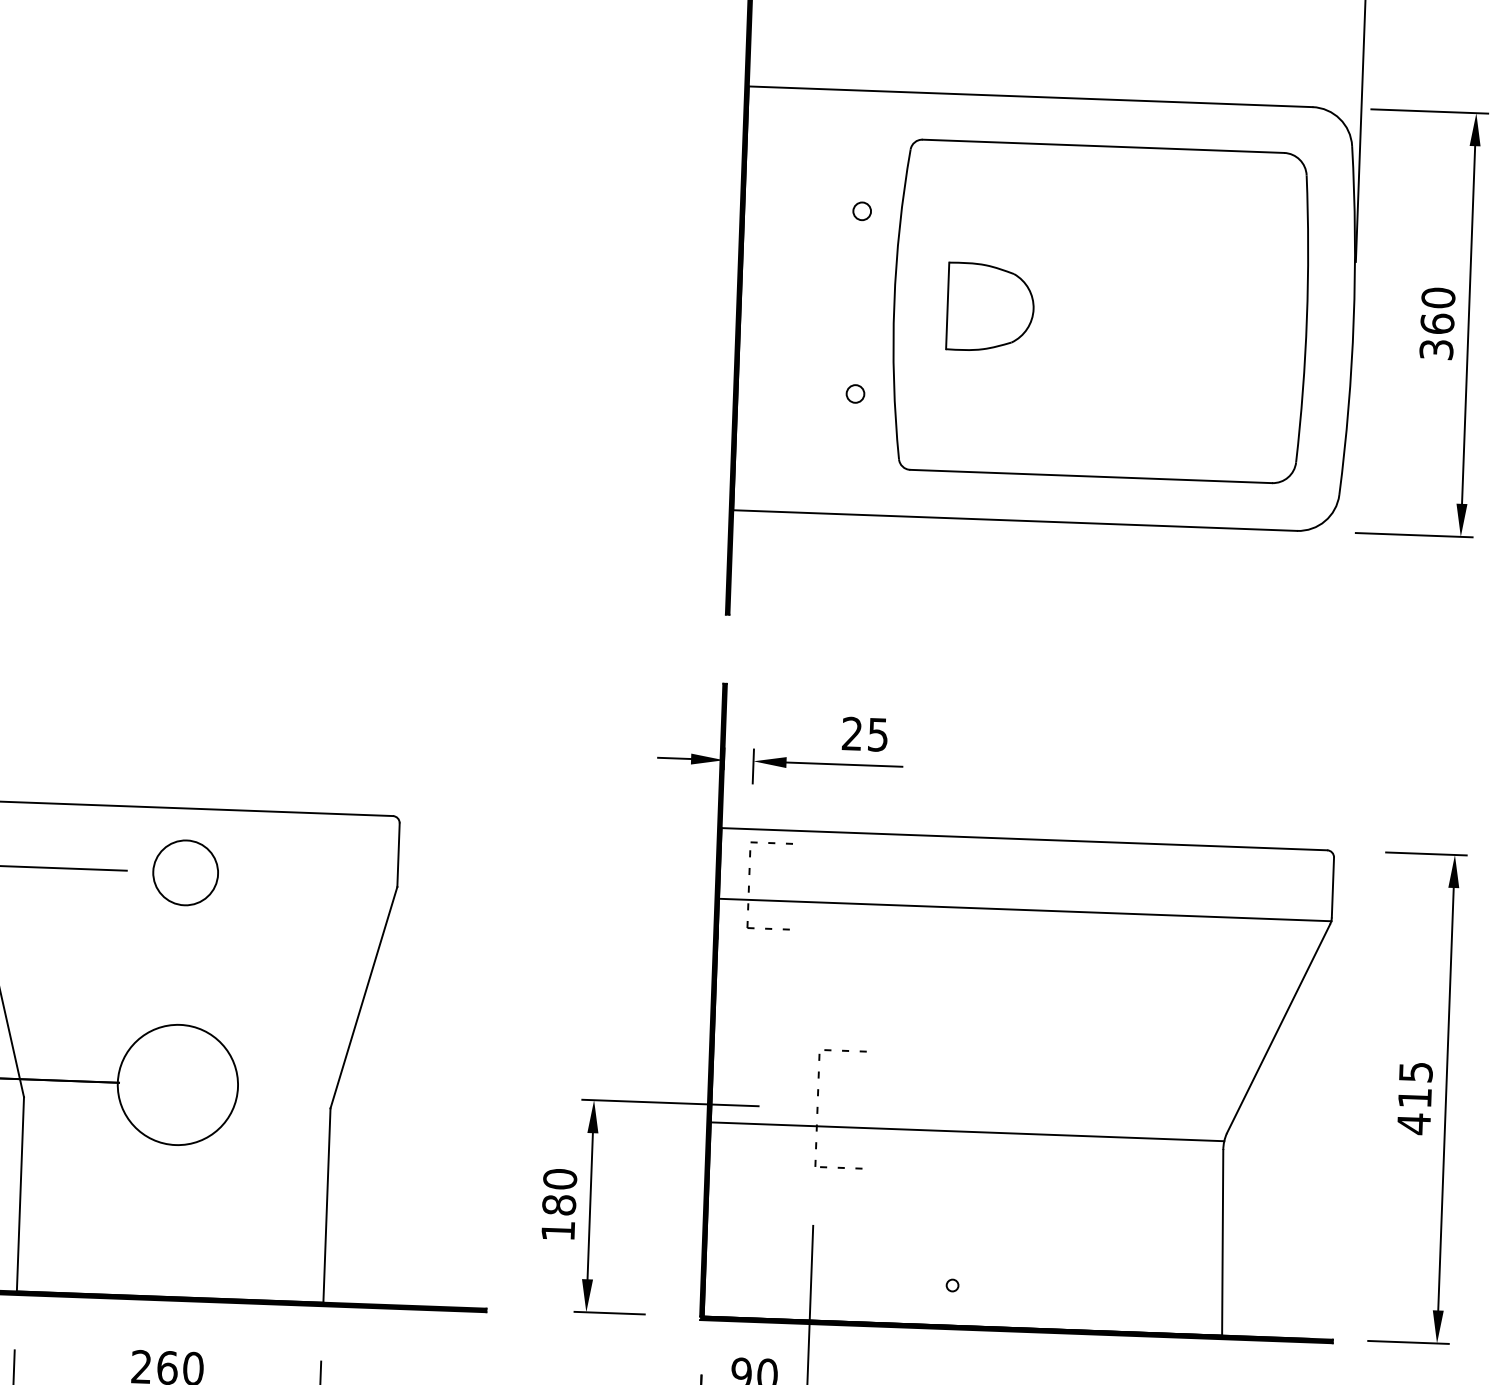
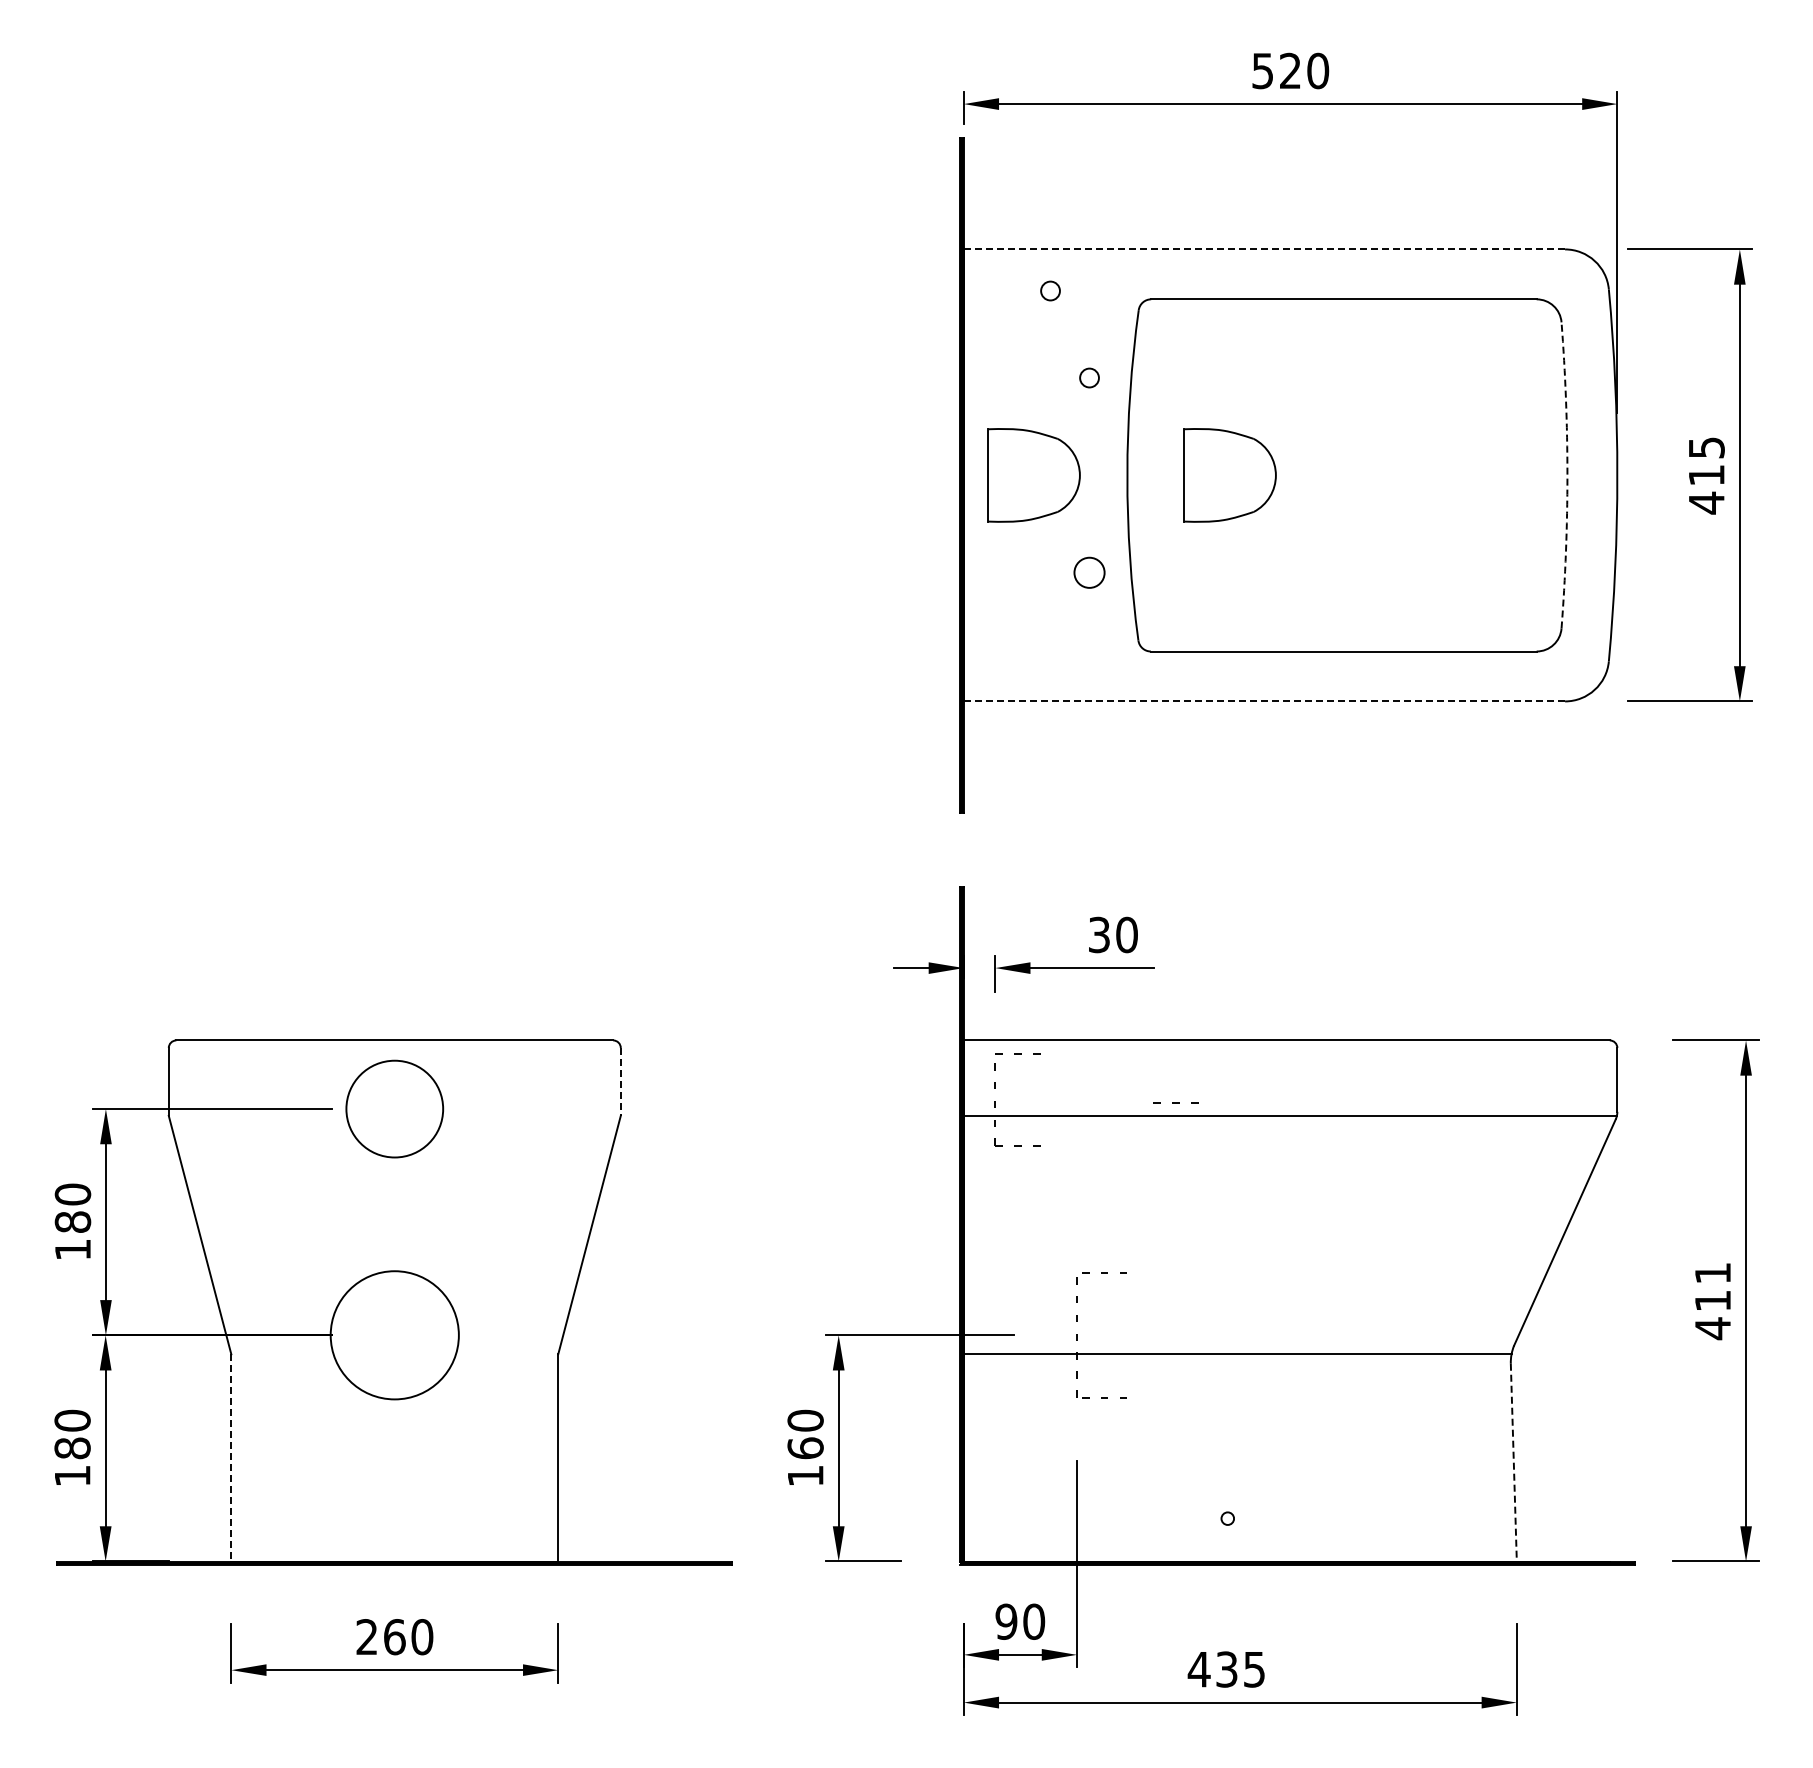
line: (1030, 96) -> (1264, 249), solid -> dashed
circle: (828, 127) -> (1050, 290), added
part: (806, 300) -> (1033, 475), added
arc: (1306, 319) -> (1567, 475), solid -> dashed
text: (1437, 323) -> (1706, 475), 360 -> 415
circle: (855, 393) -> (1089, 572), size x1.6
line: (1015, 520) -> (1264, 701), solid -> dashed
text: (864, 733) -> (1112, 934), 25 -> 30
line: (398, 854) -> (620, 1081), solid -> dashed
circle: (185, 872) -> (394, 1108), size x1.4
line: (917, 893) -> (1175, 1102), added
text: (1416, 1072) -> (1713, 1273), 415 -> 411
line: (20, 1193) -> (231, 1457), solid -> dashed
text: (559, 1205) -> (805, 1448), 180 -> 160
line: (1222, 1242) -> (1513, 1462), solid -> dashed

